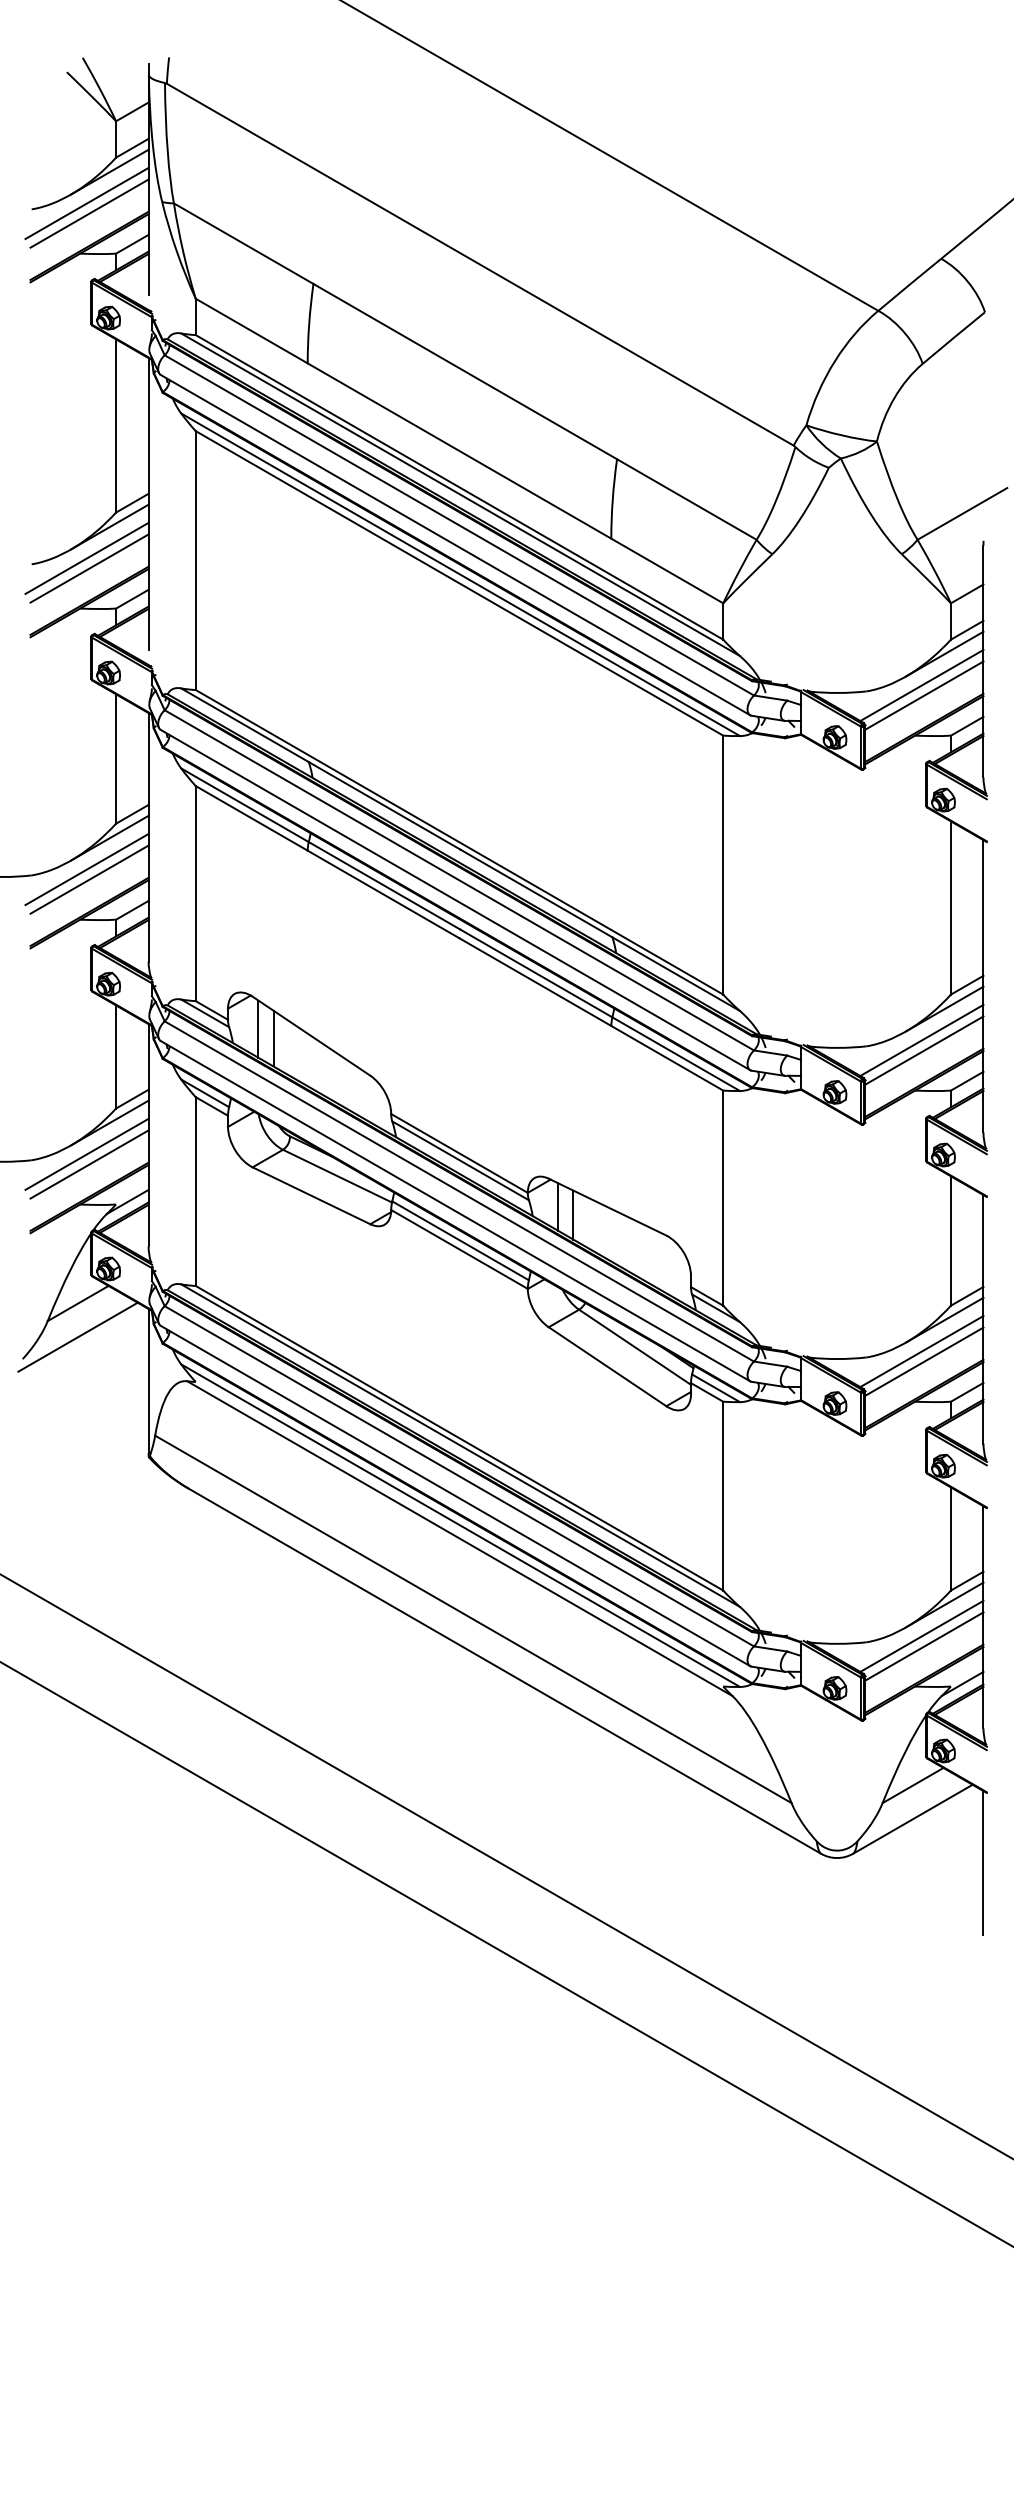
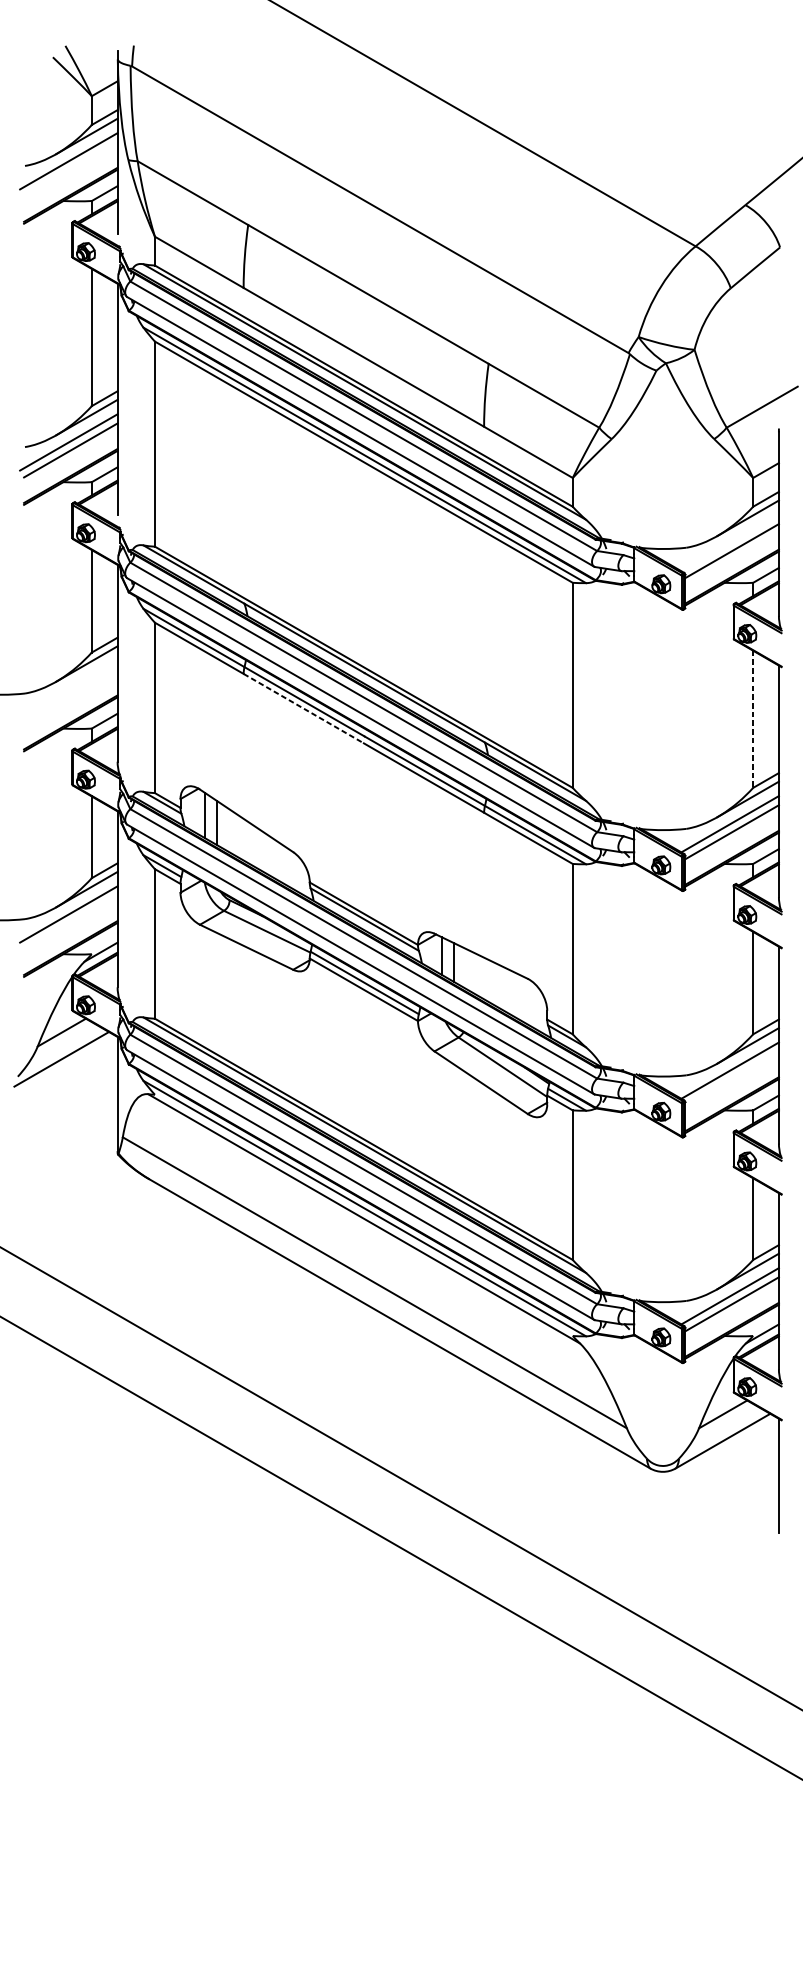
line: (89, 213) -> (70, 169), removed
line: (921, 685) -> (729, 543), removed
line: (86, 869) -> (68, 688), removed
line: (89, 879) -> (70, 696), removed
line: (383, 894) -> (303, 708), solid -> dashed
line: (950, 908) -> (752, 719), solid -> dashed
line: (89, 1164) -> (70, 922), removed
line: (924, 1361) -> (732, 1078), removed

